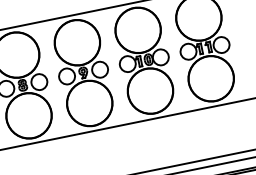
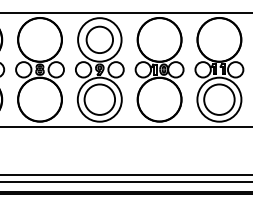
circle: (76, 42) -> (99, 39), size x0.6
circle: (211, 78) -> (219, 99), size x0.7
circle: (89, 103) -> (99, 99), size x0.7

